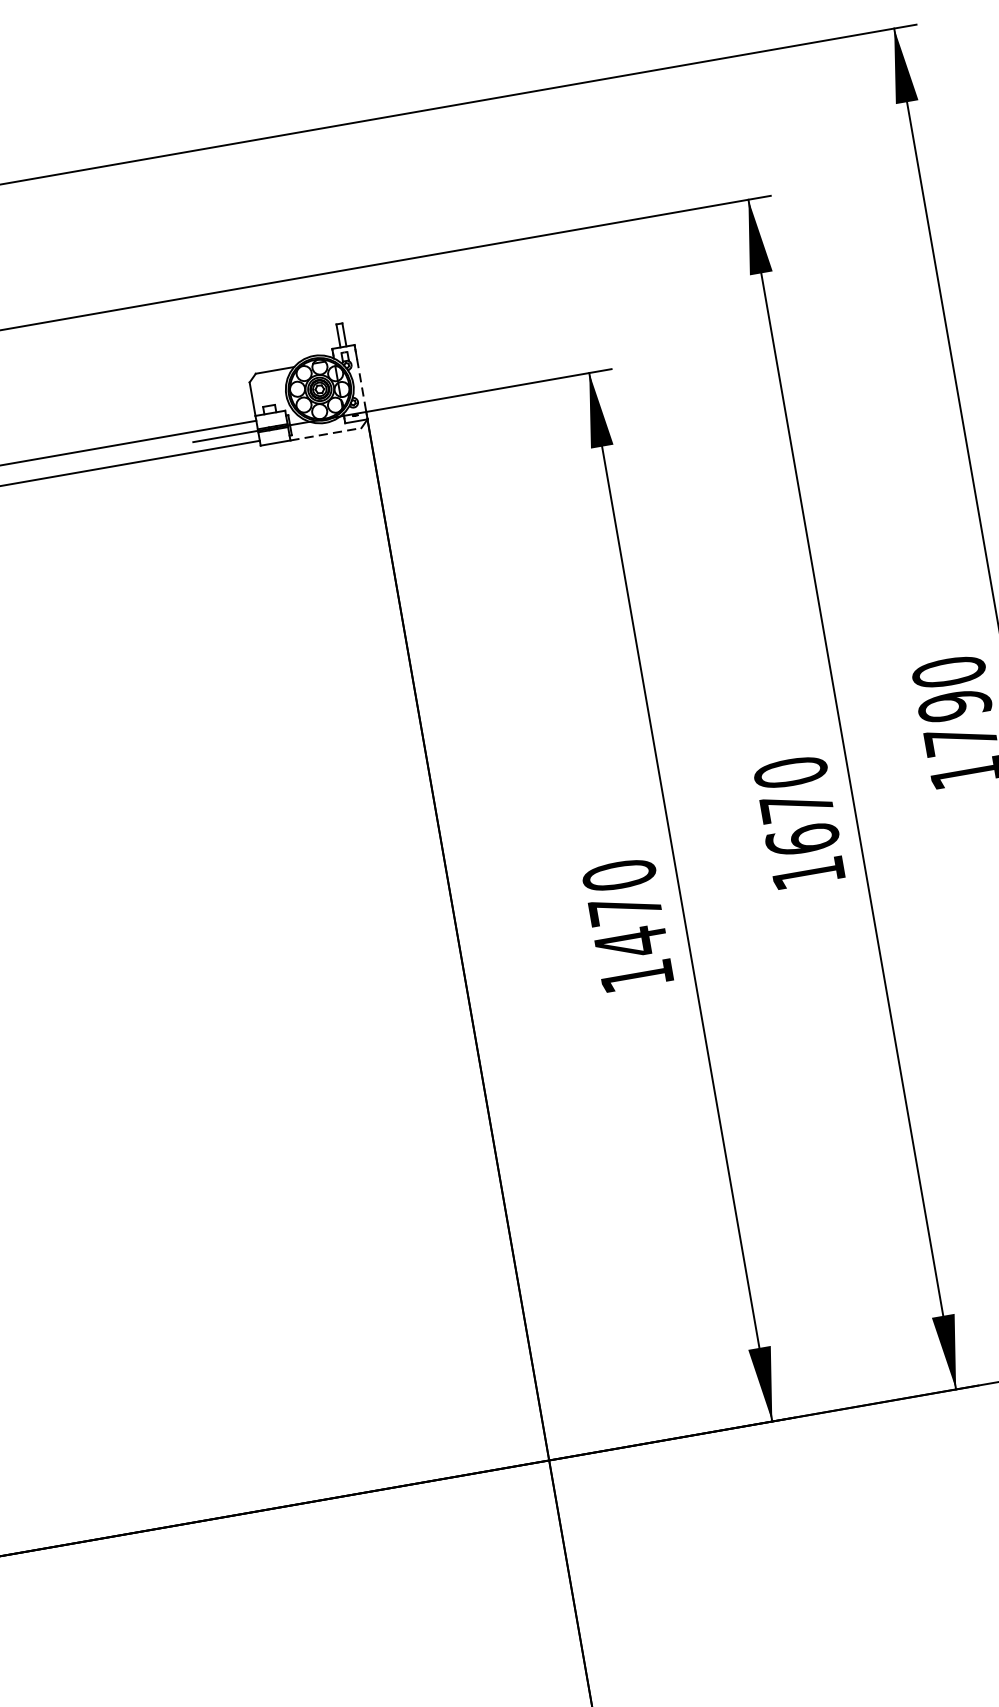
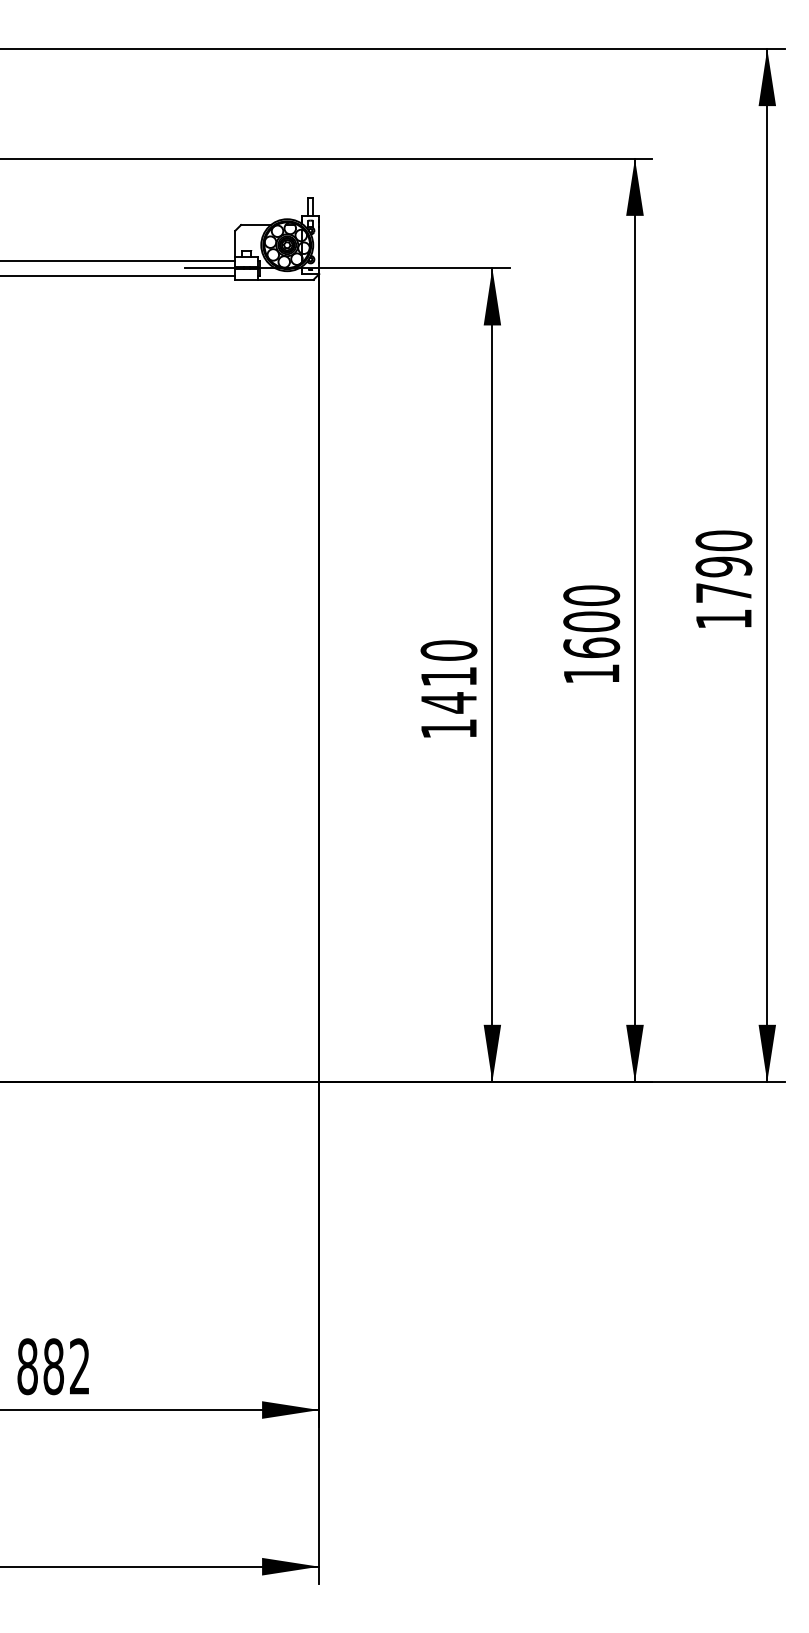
line: (361, 382) -> (319, 245), dashed -> solid
line: (325, 433) -> (285, 279), dashed -> solid
text: (796, 805) -> (591, 621), 1670 -> 1600
text: (624, 908) -> (448, 676), 1470 -> 1410

